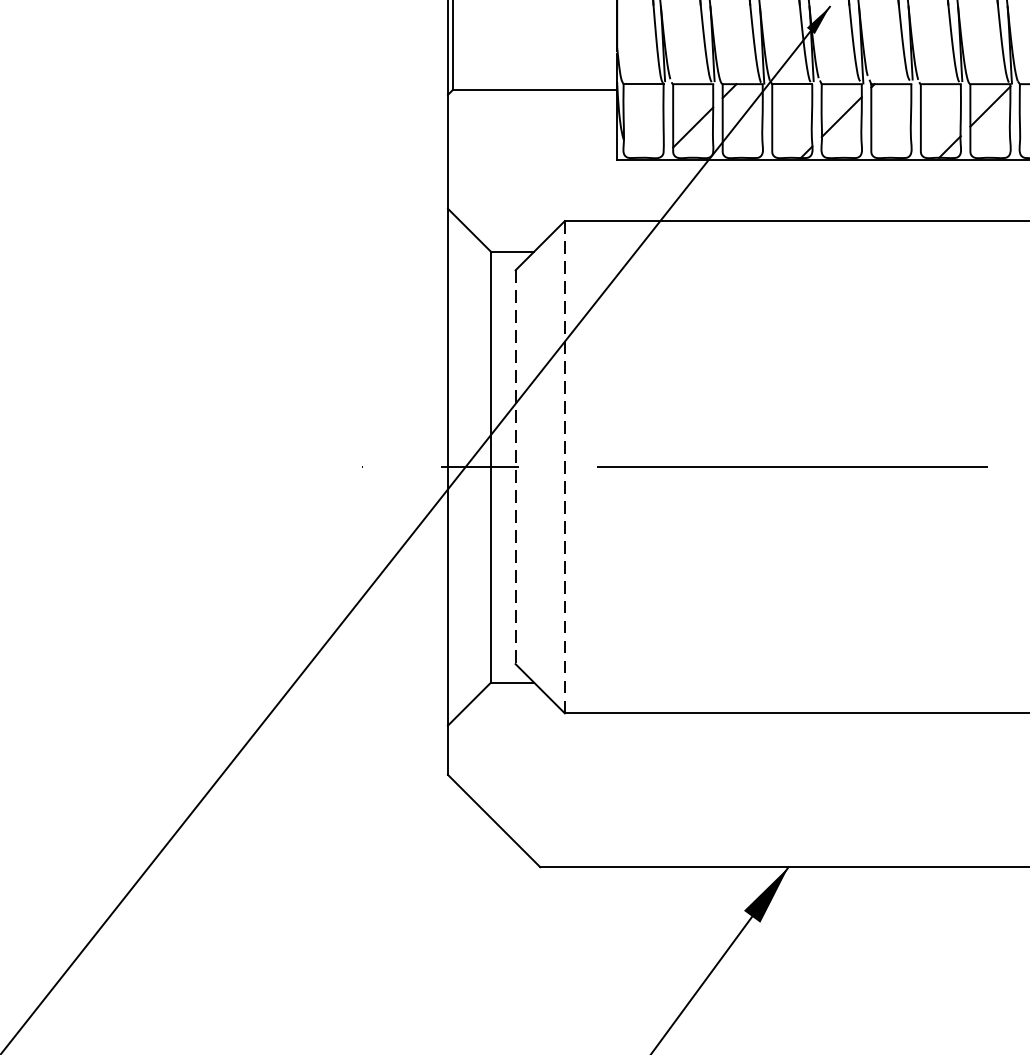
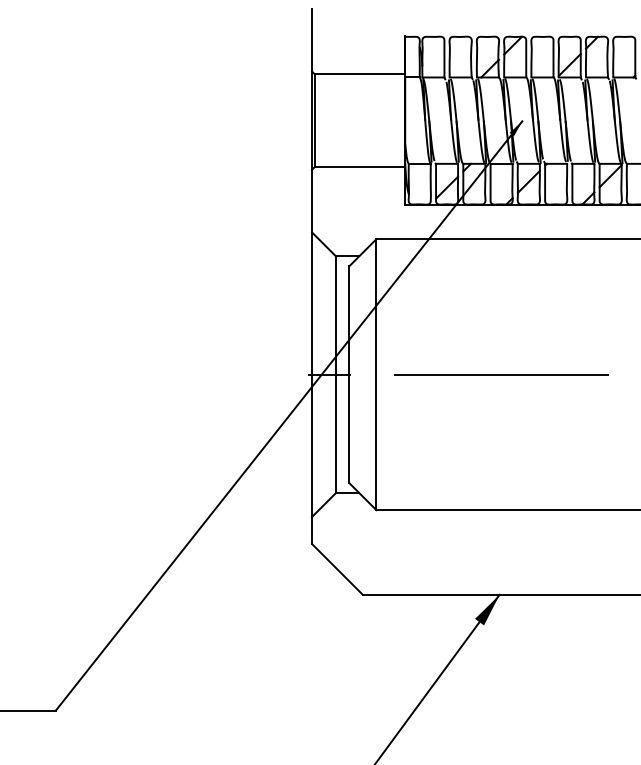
line: (515, 468) -> (349, 375), dashed -> solid
line: (564, 468) -> (376, 375), dashed -> solid

